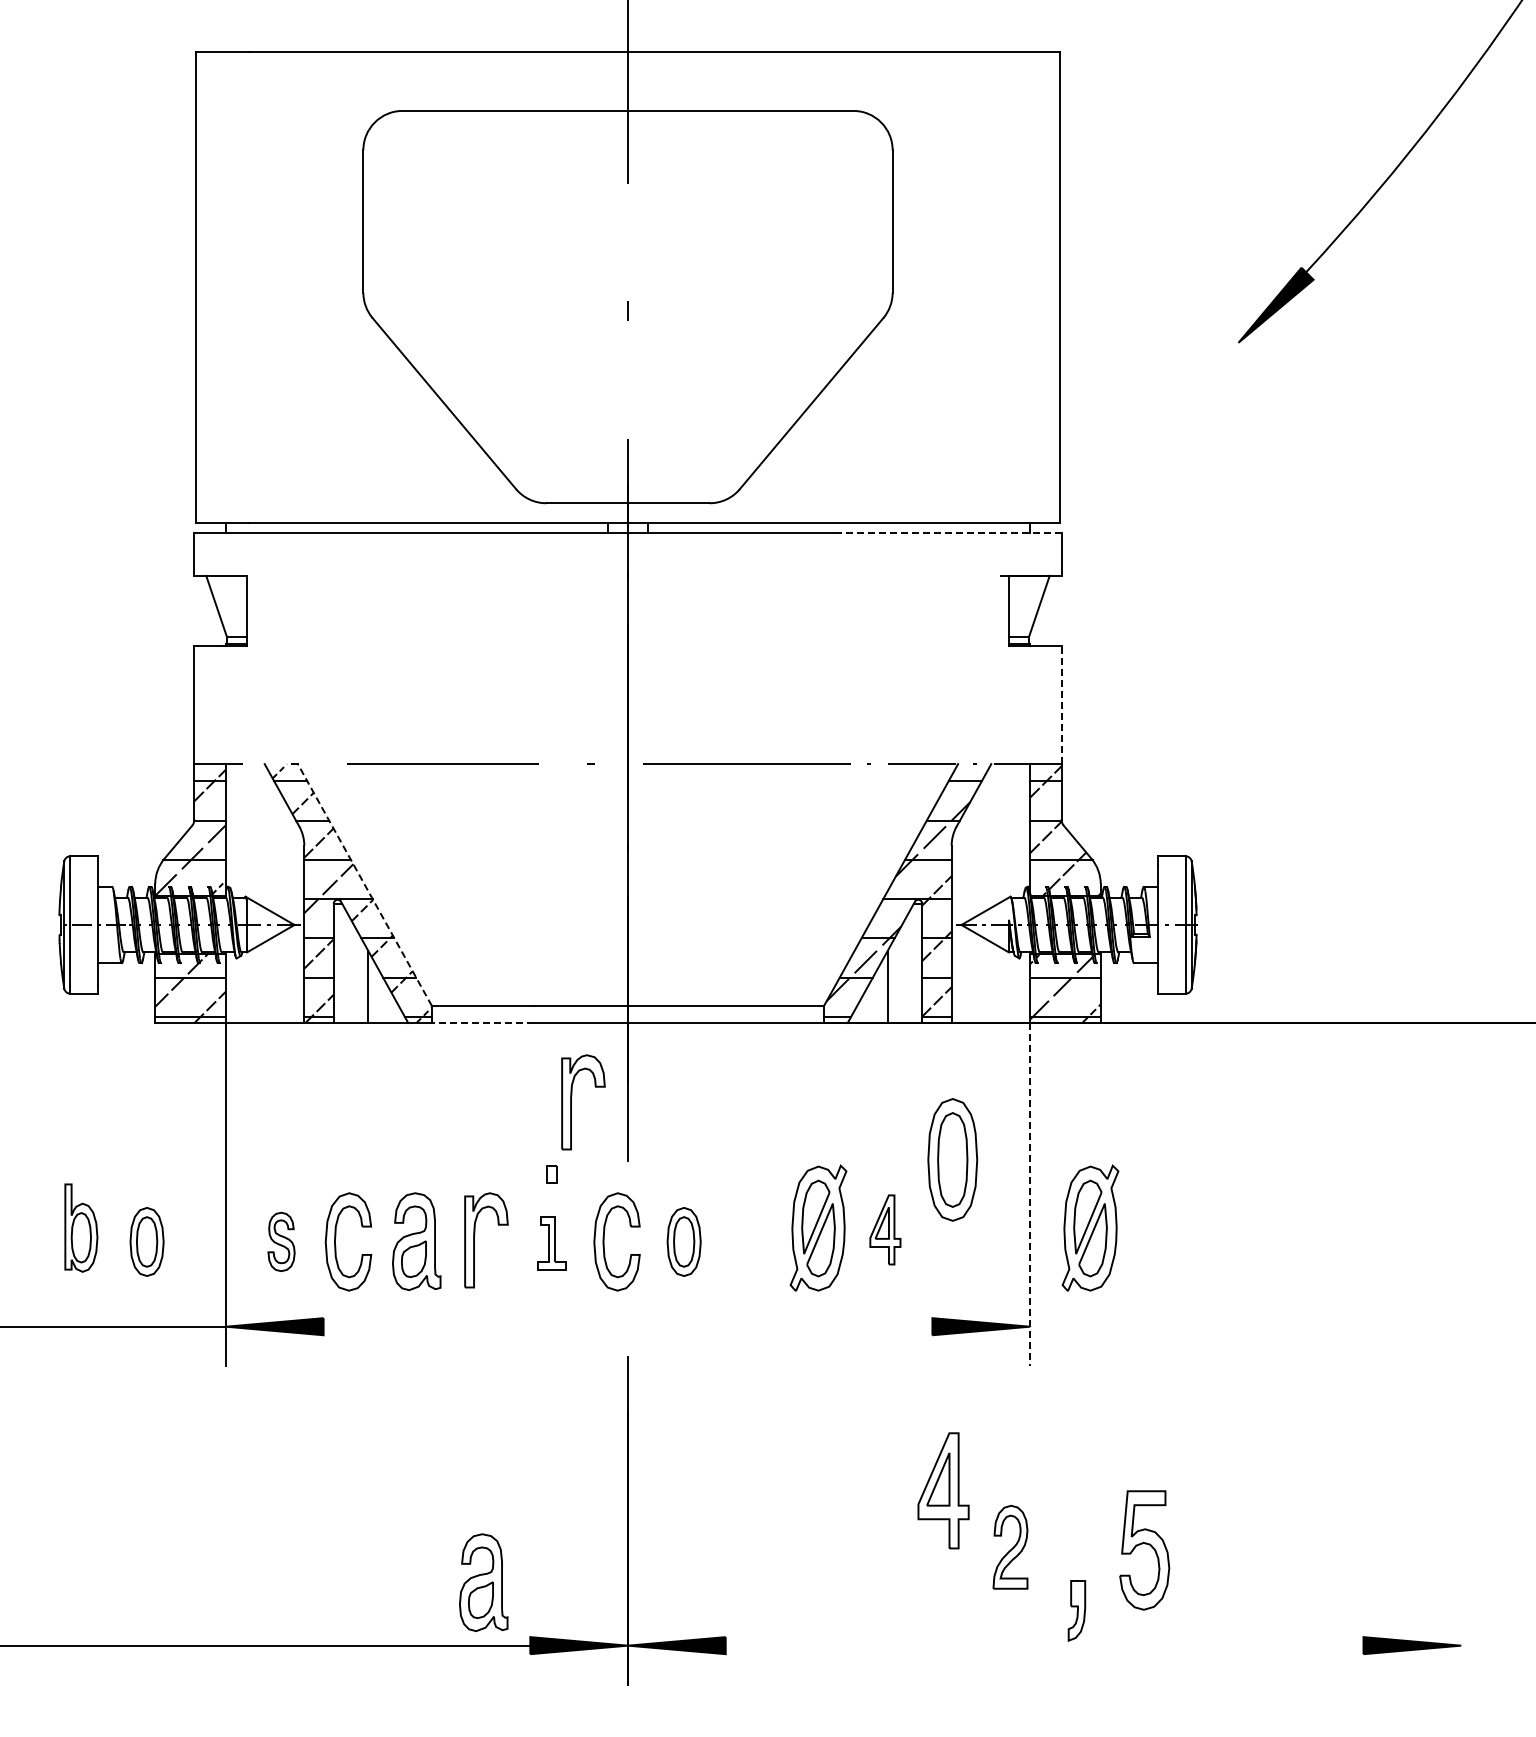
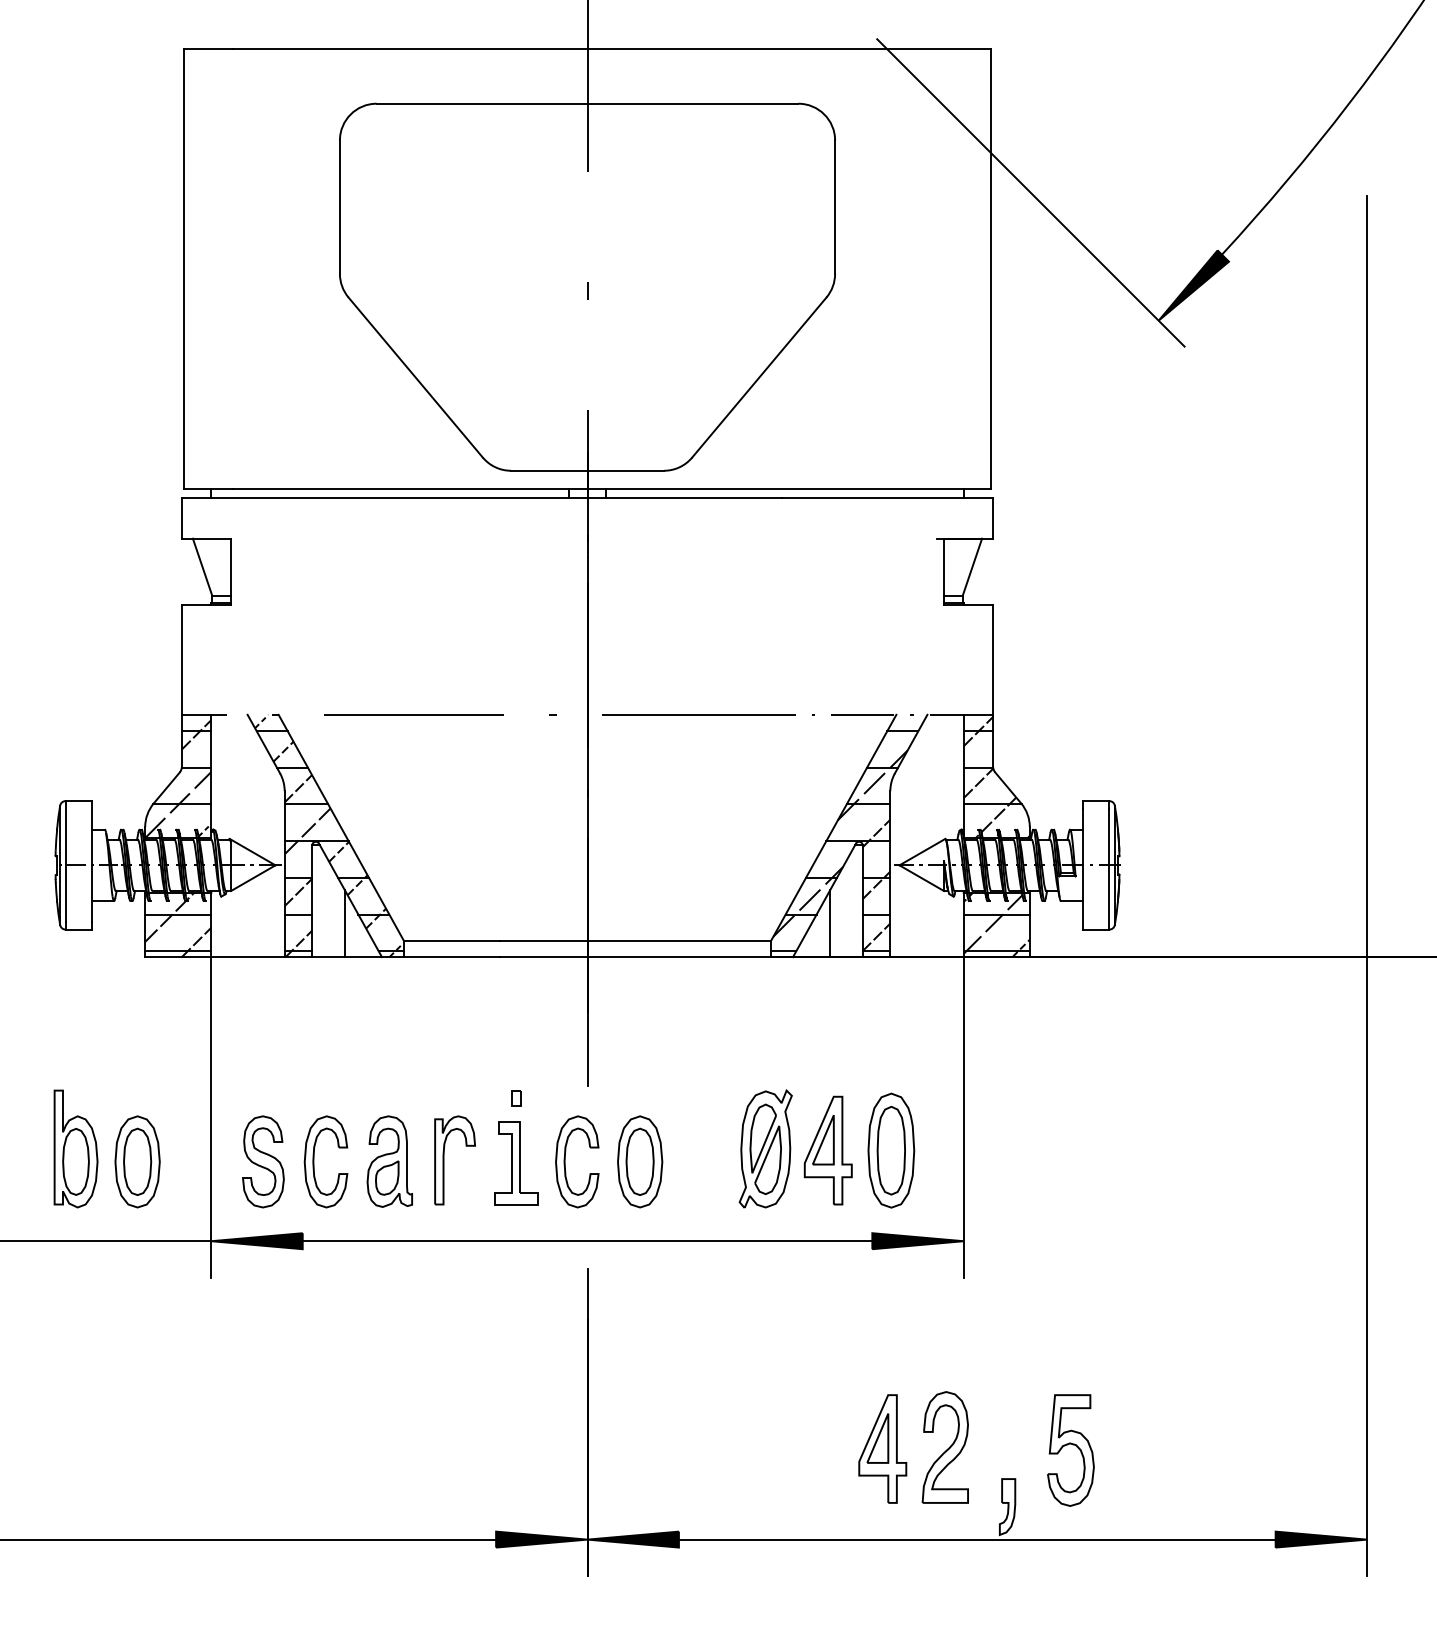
line: (1101, 206) -> (1030, 193), added
line: (948, 532) -> (887, 498), dashed -> solid
line: (1061, 705) -> (993, 659), dashed -> solid
line: (364, 884) -> (340, 827), dashed -> solid
line: (1461, 946) -> (1367, 885), added
line: (482, 1023) -> (451, 957), dashed -> solid
part: (571, 1102) -> (534, 1031), removed
part: (952, 1159) -> (891, 1150), moved
line: (1030, 1195) -> (964, 1118), dashed -> solid
part: (81, 1227) -> (76, 1148), size x1.43
part: (1090, 1227) -> (1020, 1148), removed
part: (885, 1229) -> (828, 1150), size x1.67
part: (146, 1241) -> (137, 1161), size x1.43
part: (281, 1241) -> (263, 1161), size x1.67
part: (683, 1241) -> (639, 1161), size x1.43
part: (551, 1242) -> (515, 1162), size x1.67
line: (627, 1326) -> (587, 1241), added
part: (943, 1490) -> (882, 1448), moved
part: (1010, 1547) -> (945, 1447), size x1.43
part: (483, 1582) -> (452, 1480), removed
line: (1044, 1645) -> (977, 1539), added

